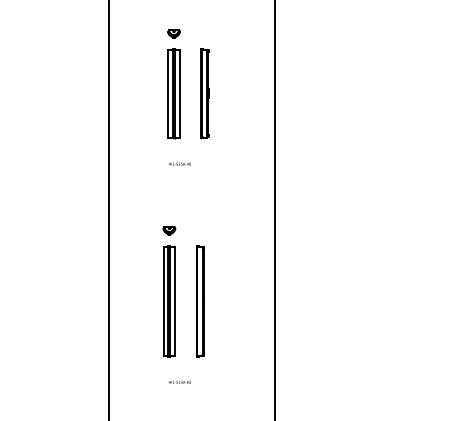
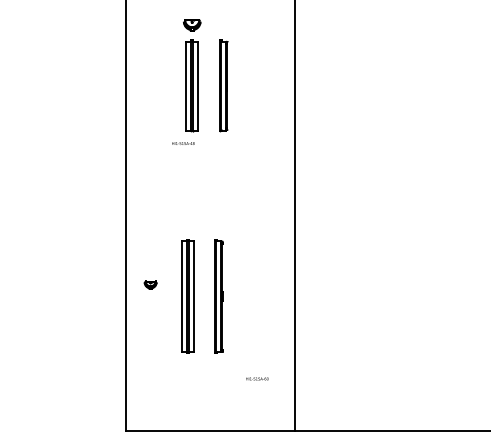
part: (174, 33) -> (192, 24), size x1.4
text: (180, 164) -> (183, 143), moved
part: (169, 230) -> (150, 284), moved
text: (180, 381) -> (257, 378), moved

